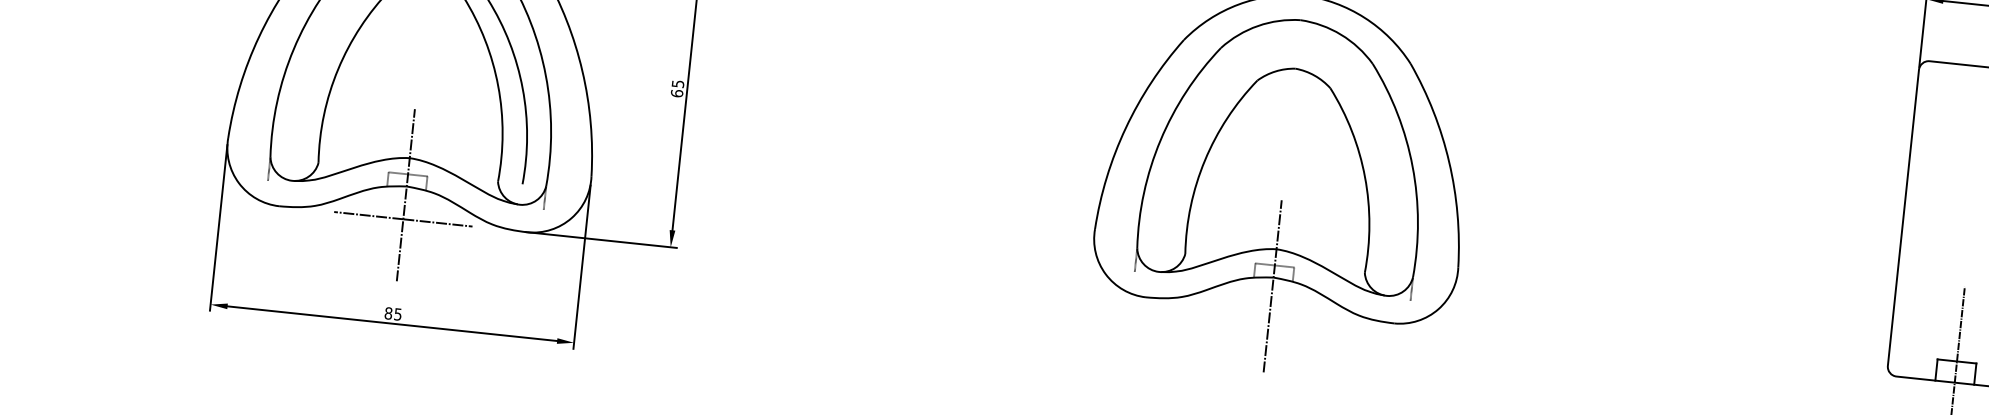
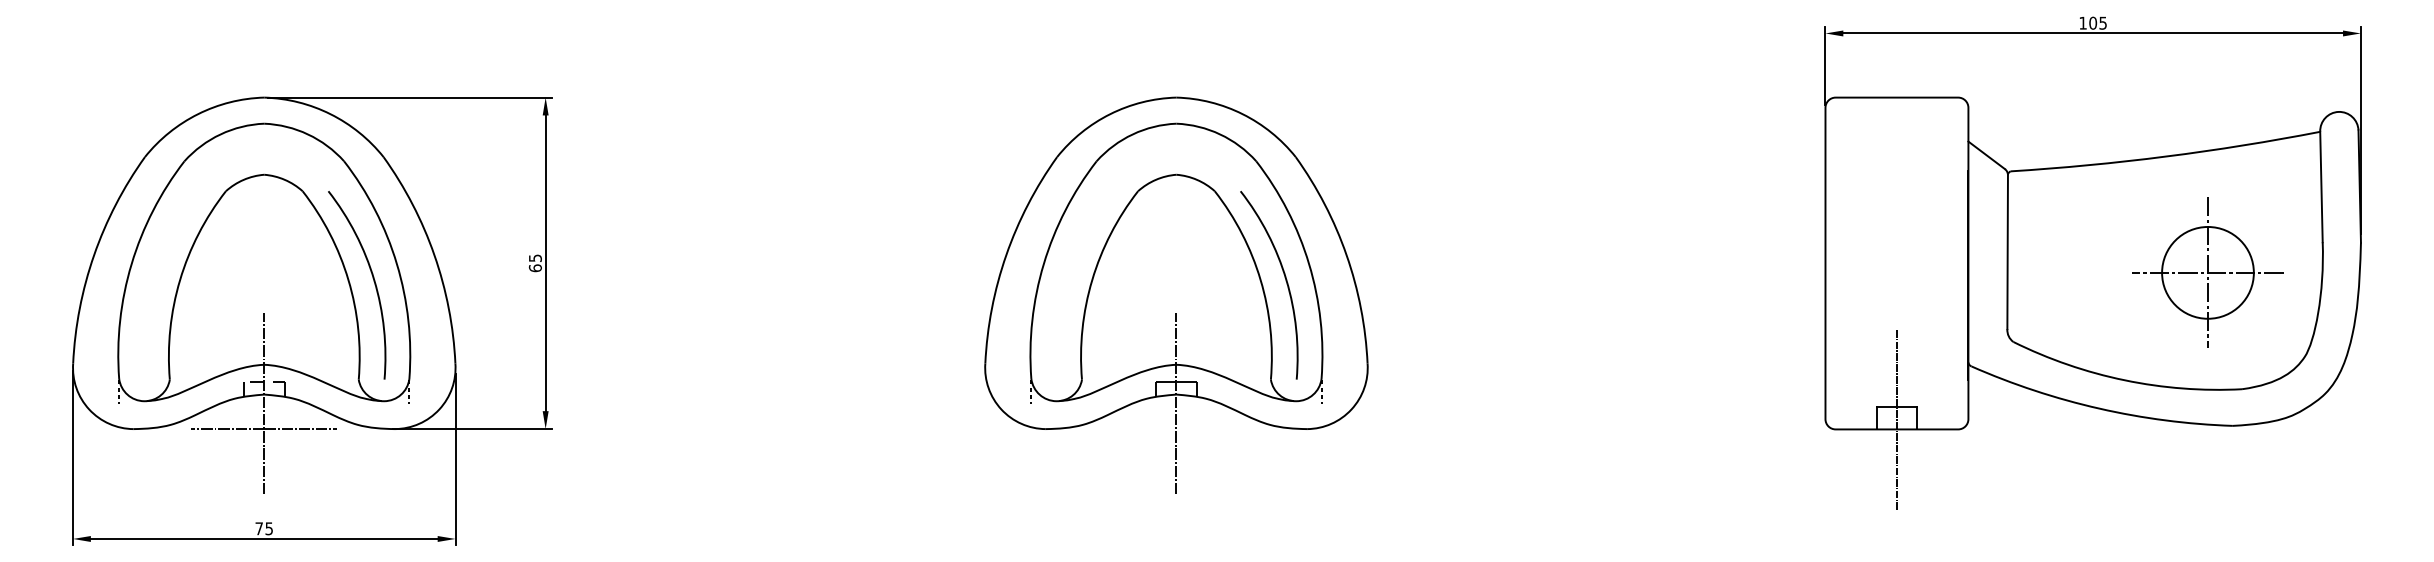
arc: (1388, 181) -> (1285, 281), added
text: (388, 313) -> (259, 528), 85 -> 75

